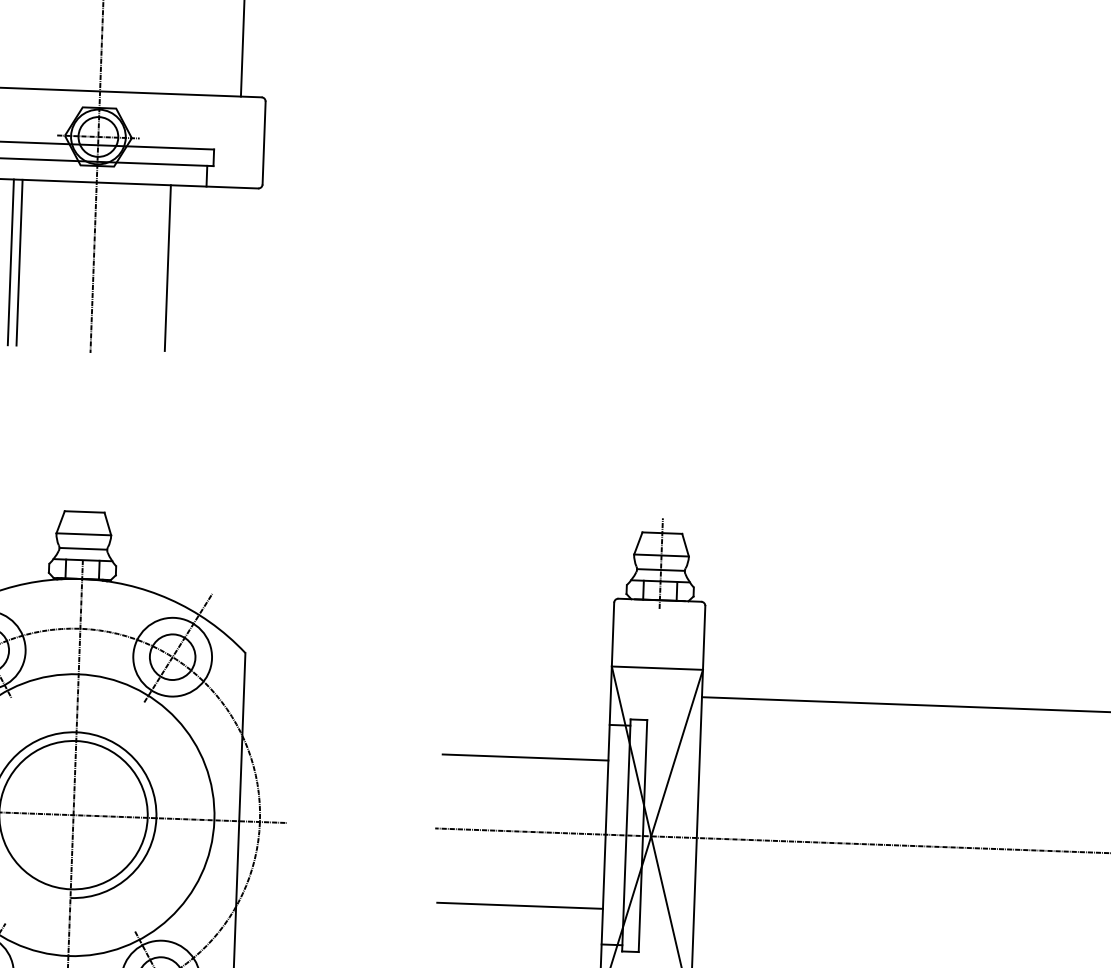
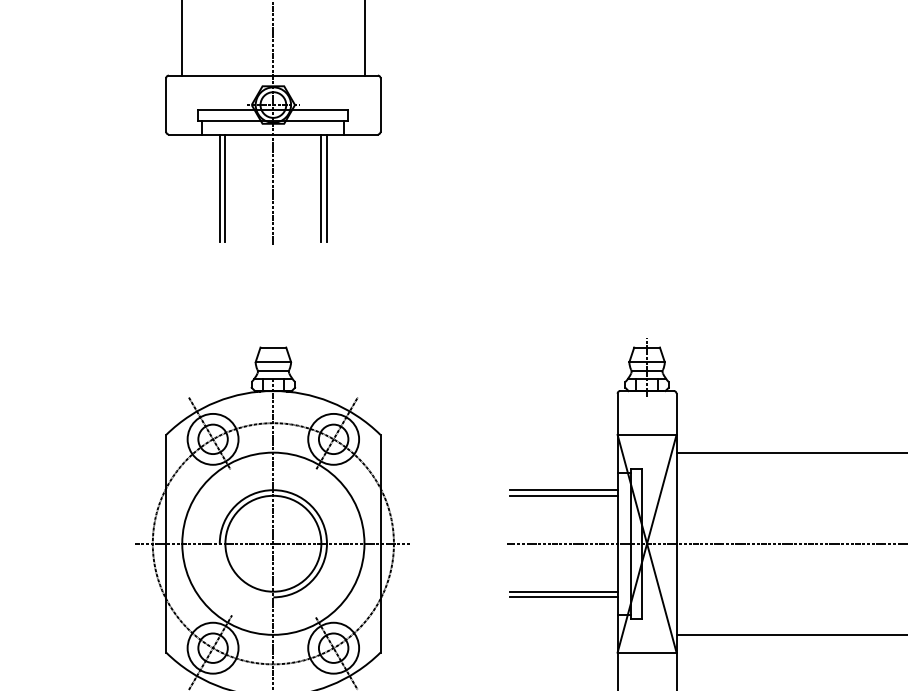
line: (175, 267) -> (326, 187), added
line: (525, 749) -> (563, 490), added
line: (518, 914) -> (563, 597), added

